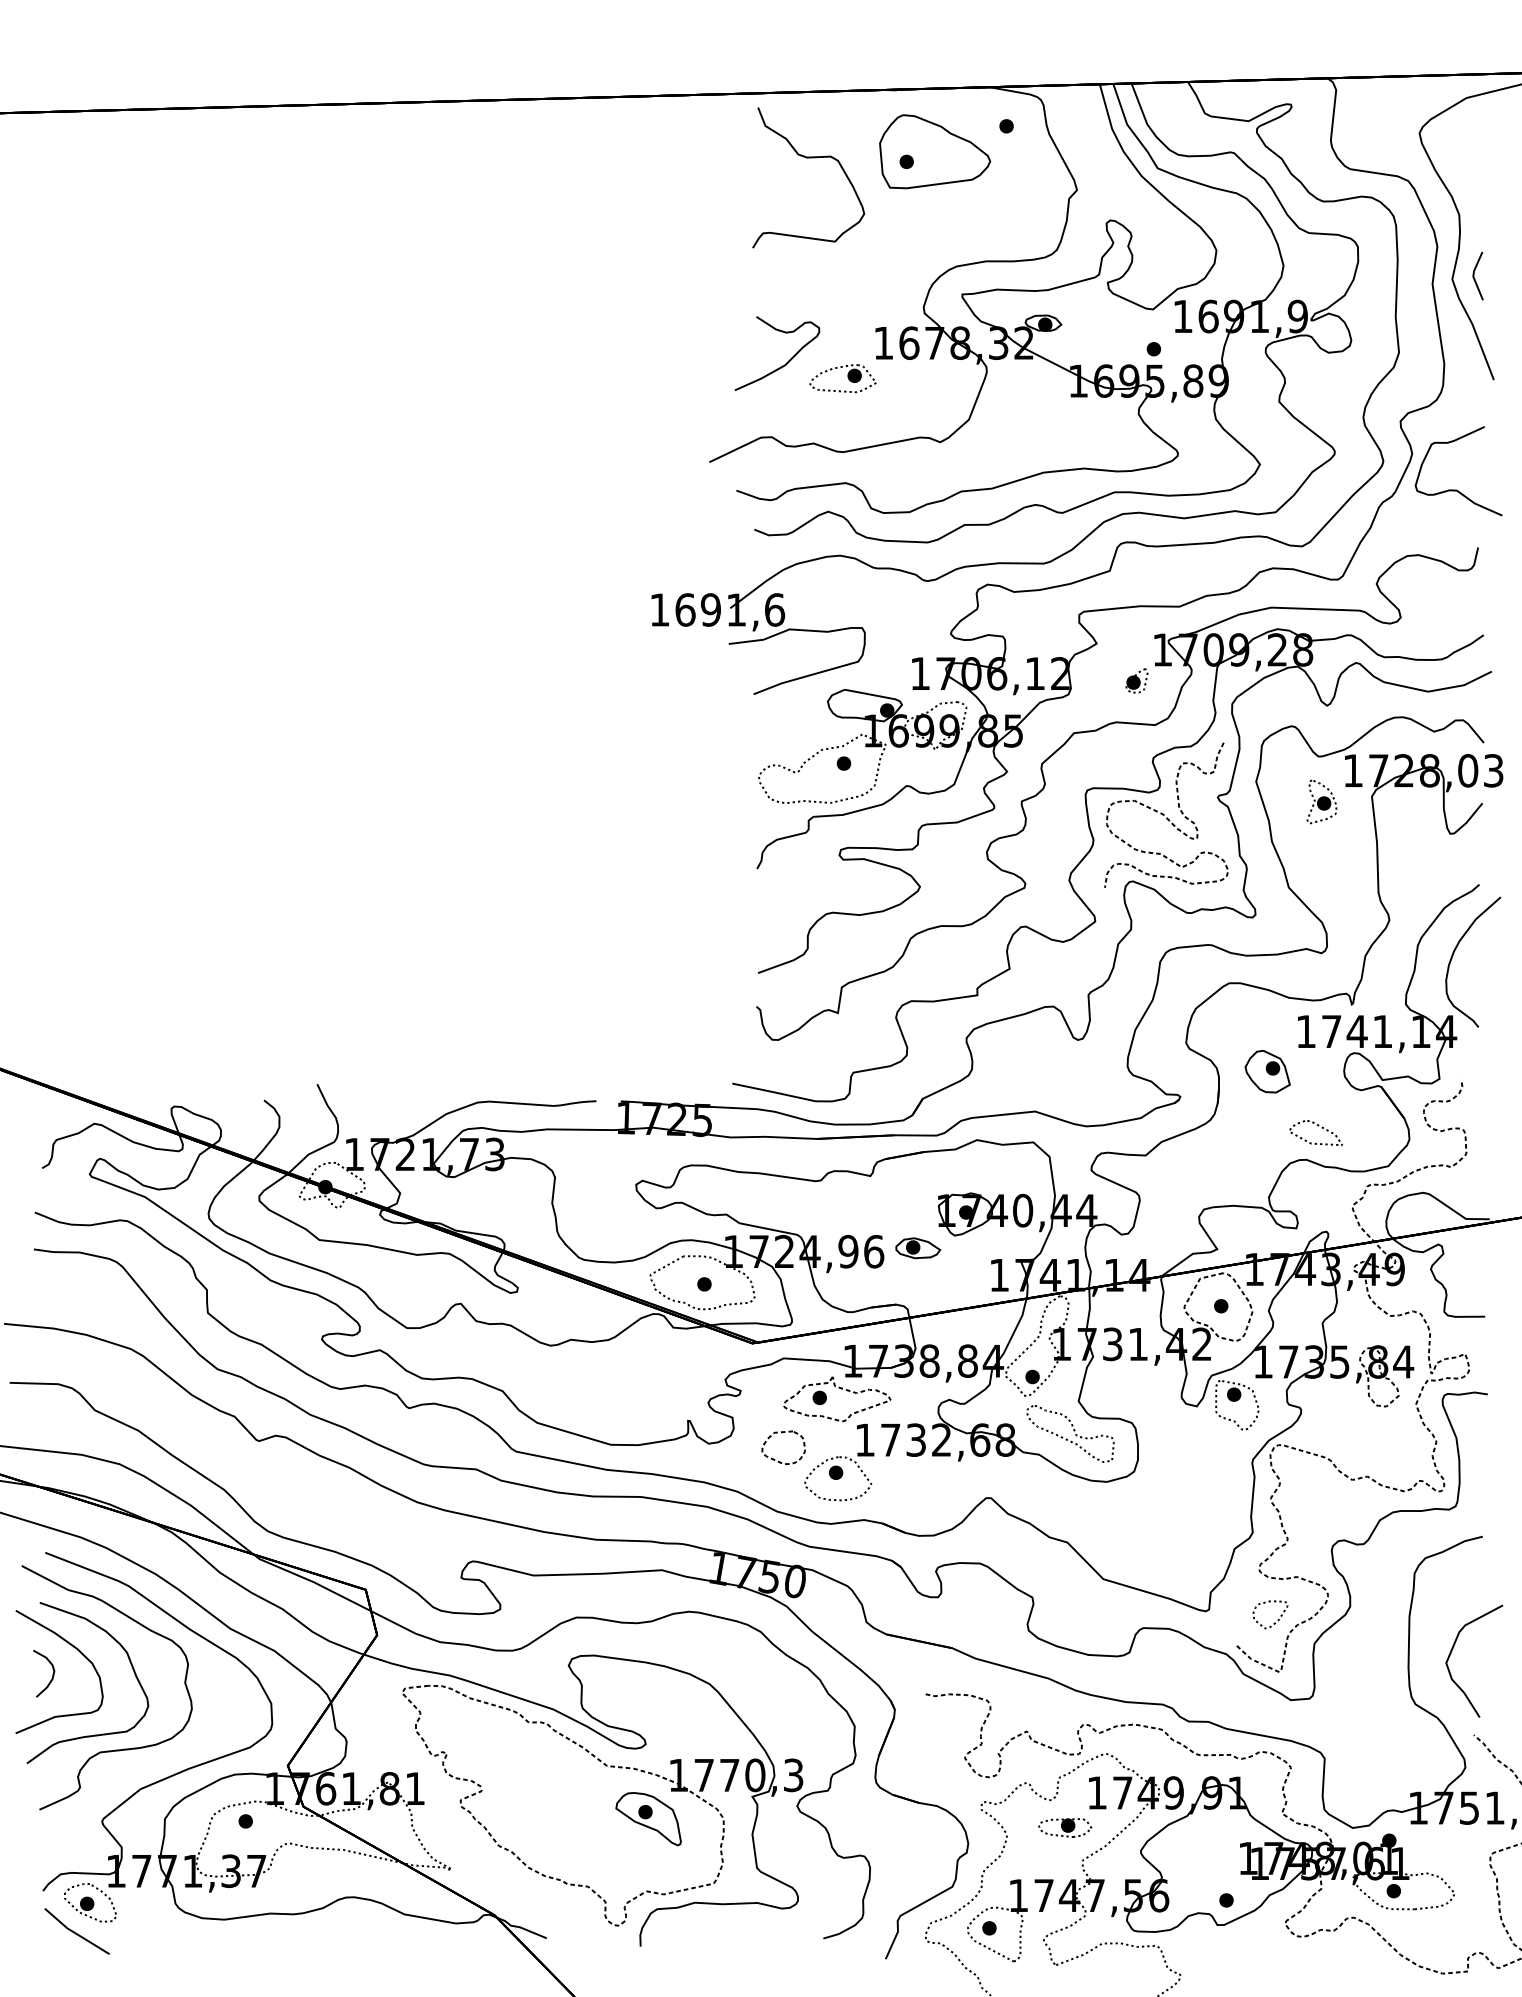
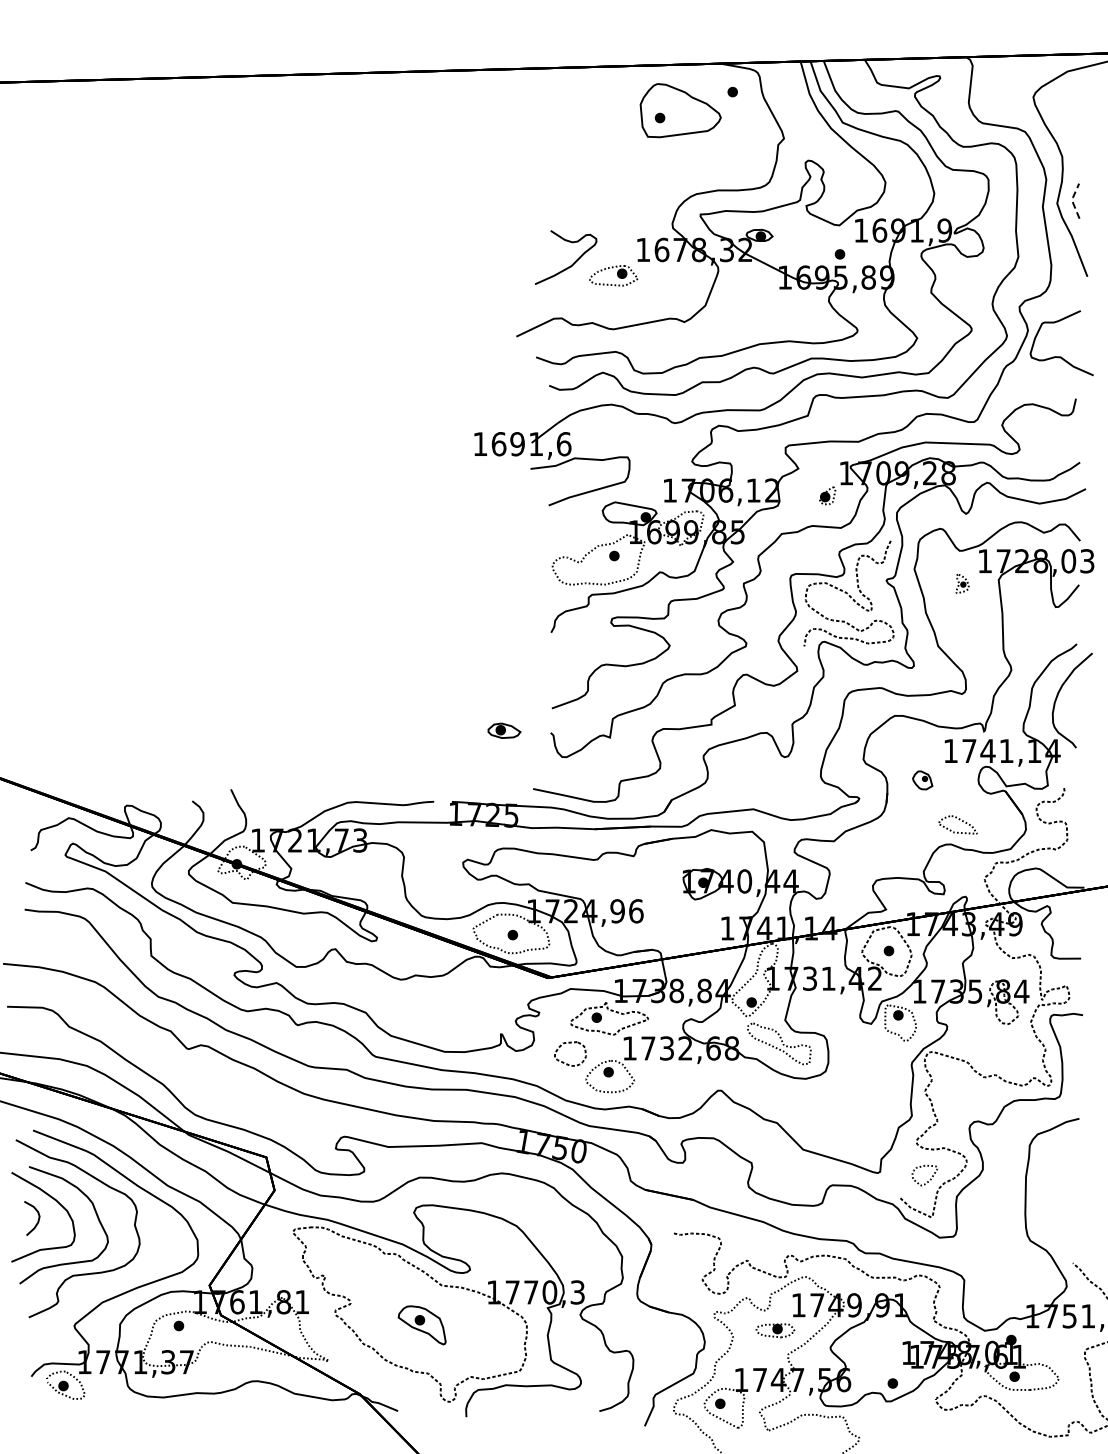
curve: (808, 158) -> (588, 115), removed
line: (1473, 275) -> (1072, 200), solid -> dashed
part: (1322, 801) -> (962, 583), size x0.6
part: (1267, 1071) -> (922, 780), size x0.6
part: (918, 1247) -> (504, 730), moved
curve: (1452, 1651) -> (1057, 1202), removed
part: (647, 1819) -> (421, 1325), moved
line: (76, 1931) -> (55, 1406), removed

